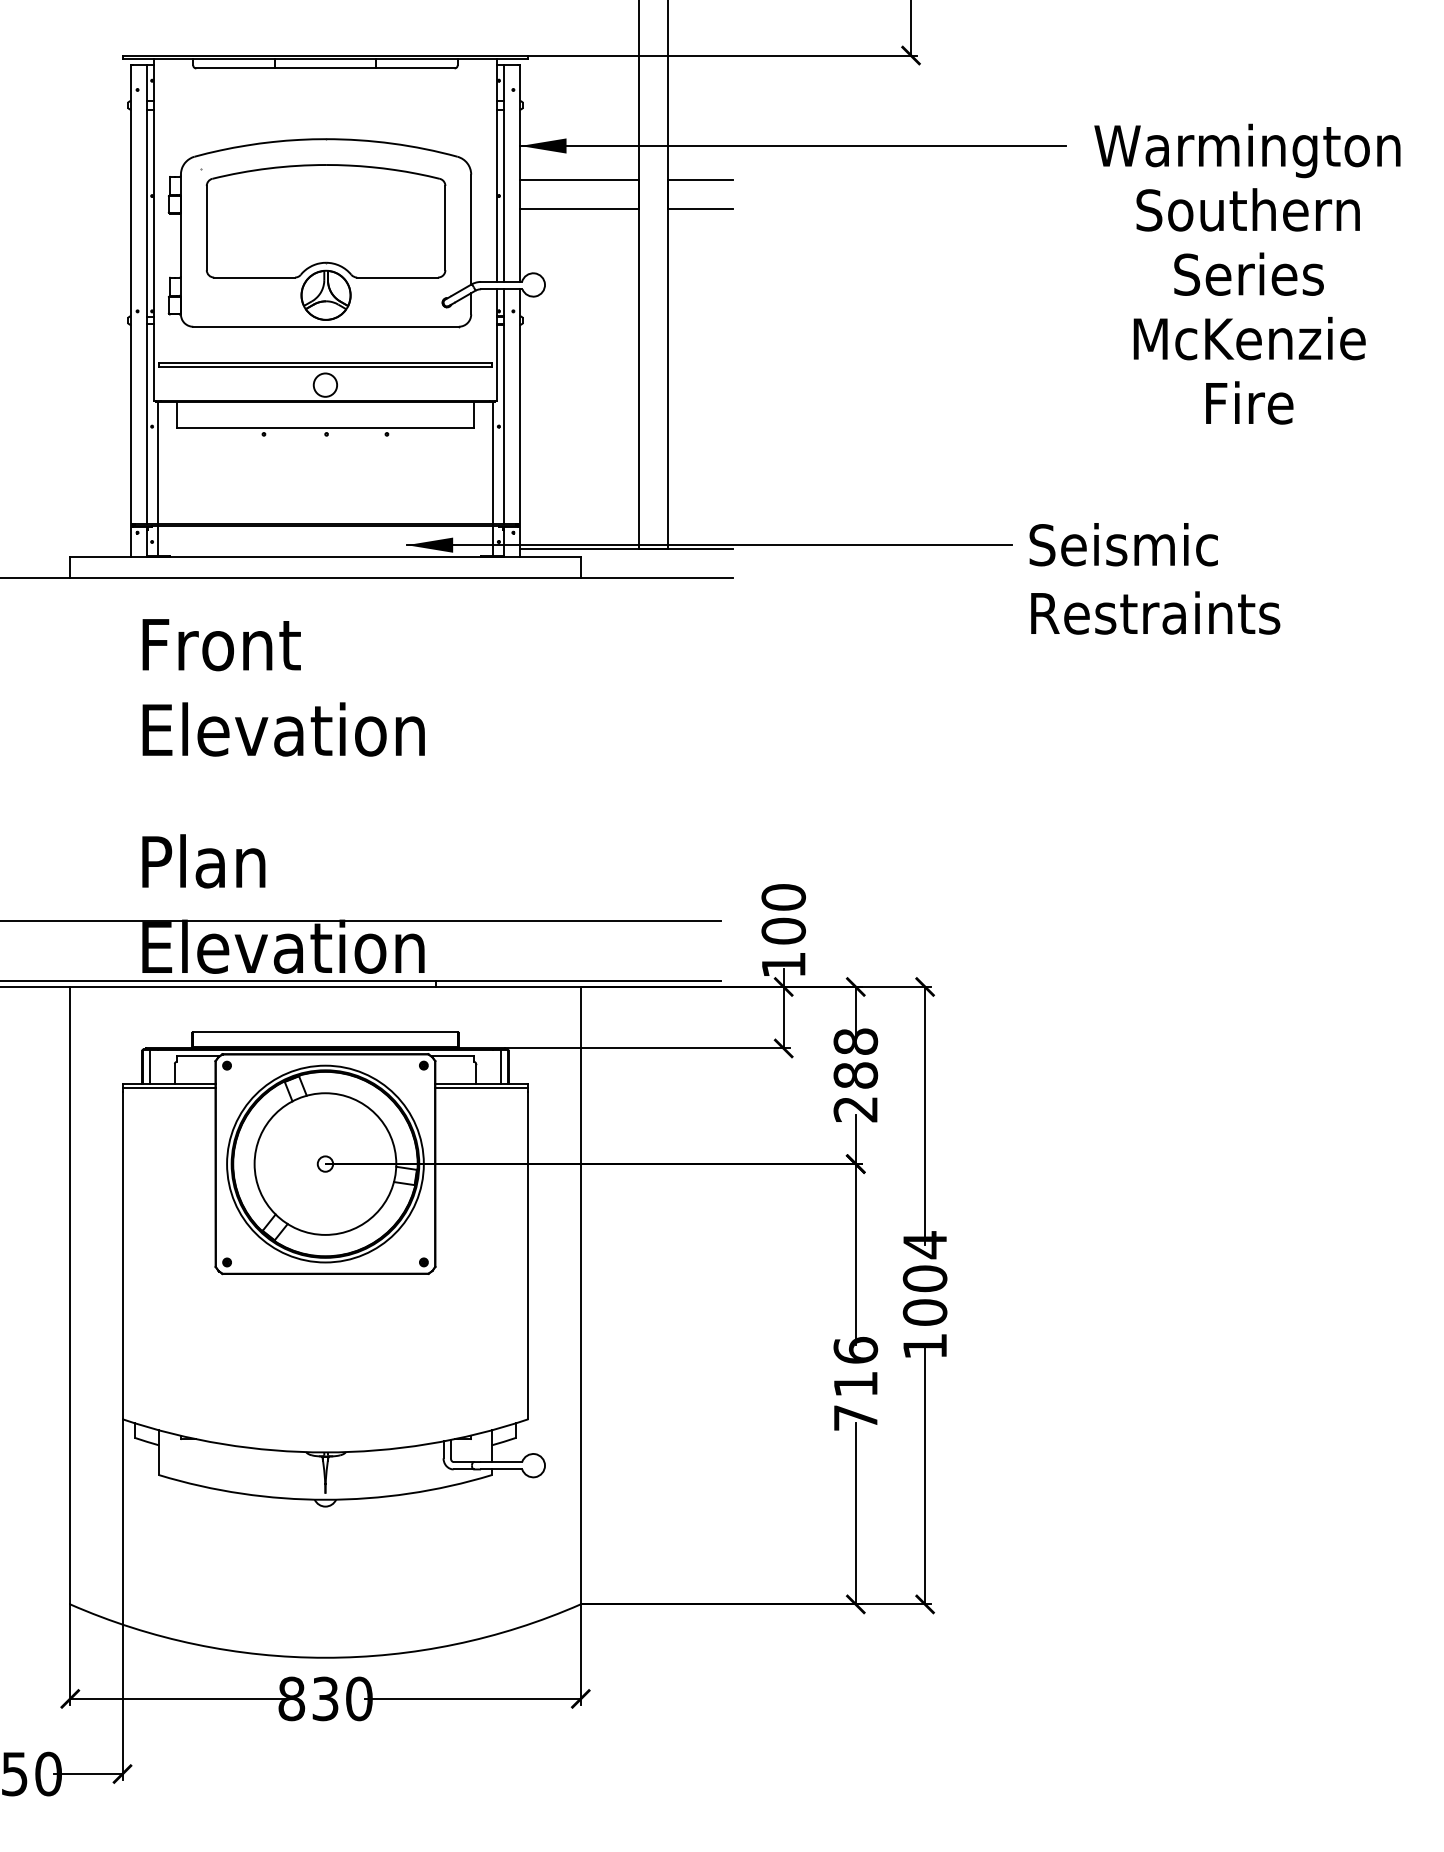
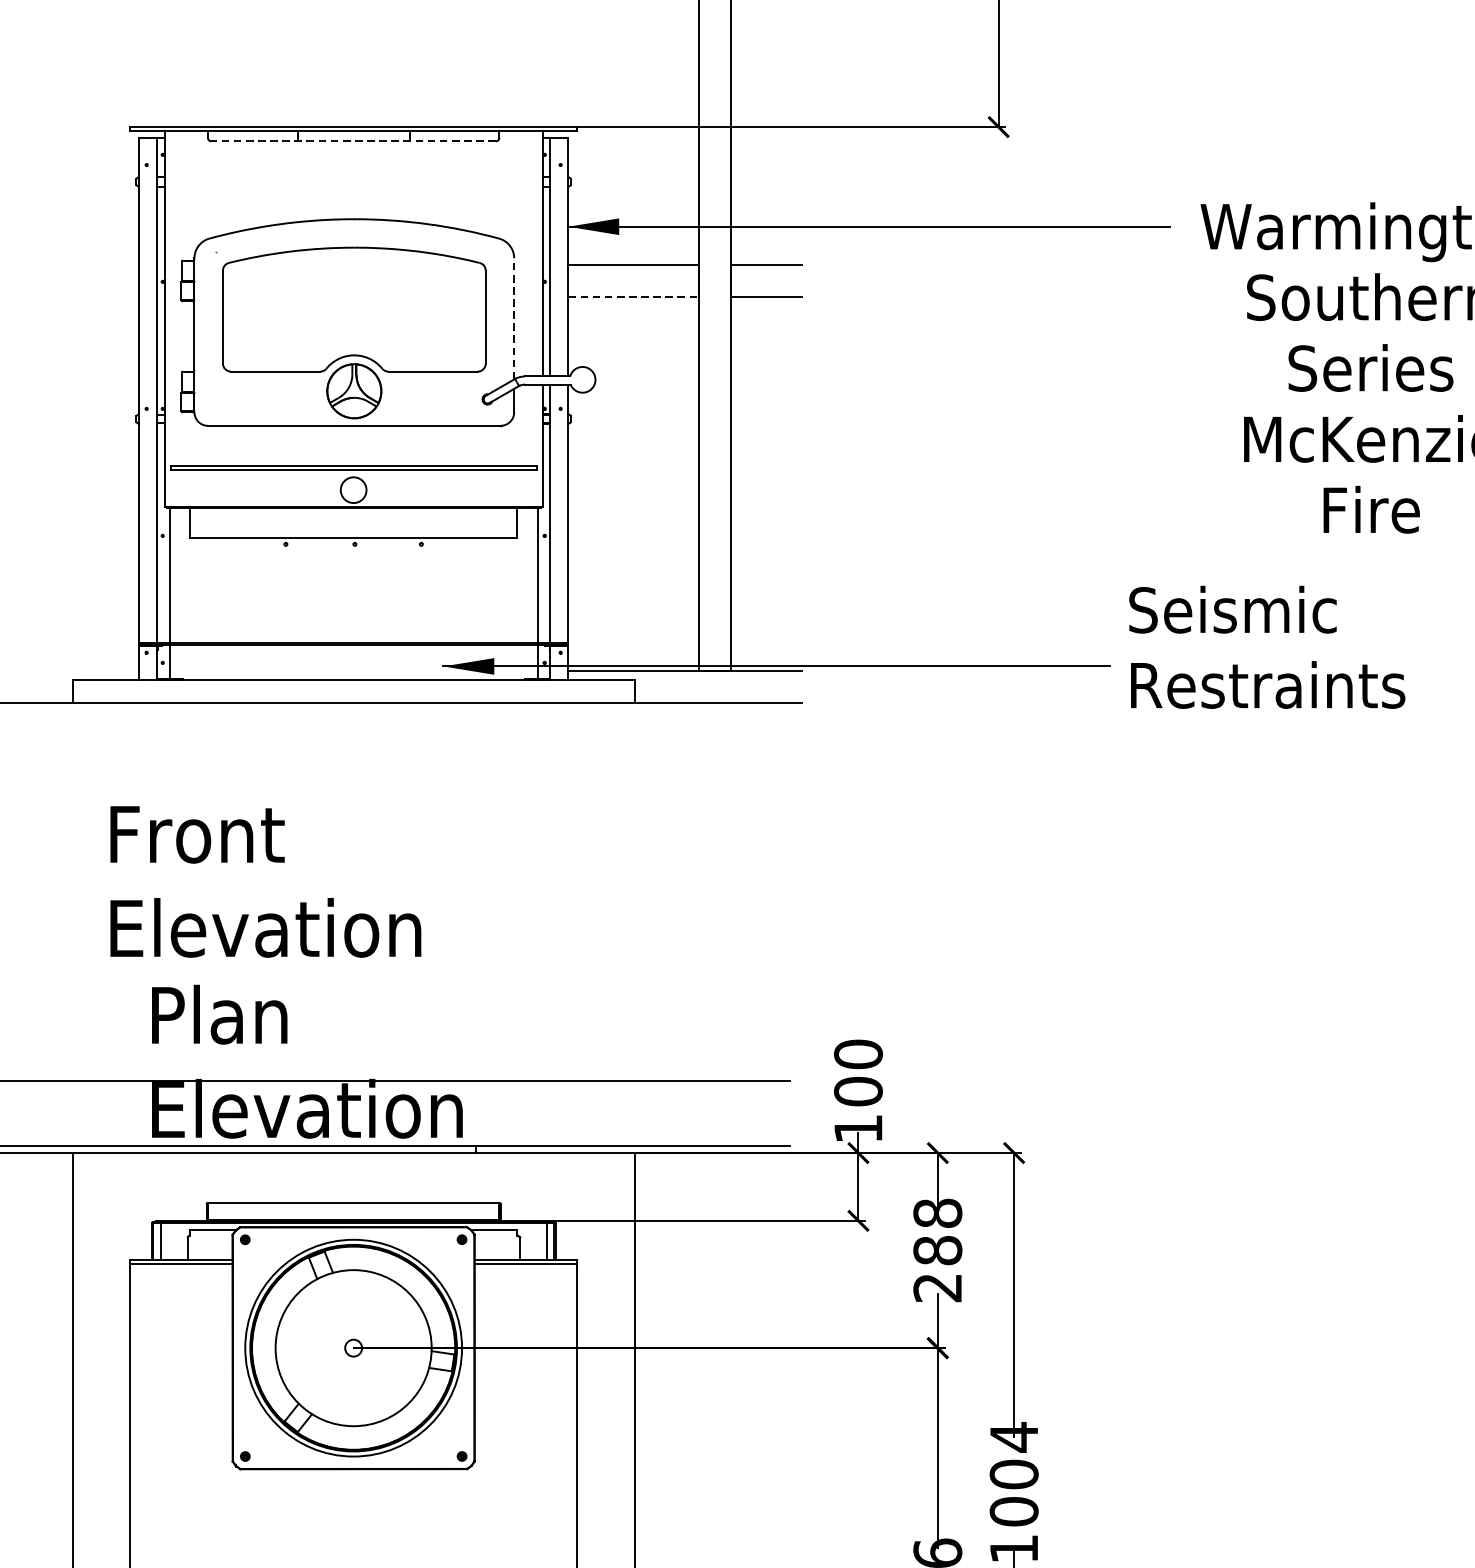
line: (324, 68) -> (352, 141), solid -> dashed
line: (580, 209) -> (634, 296), solid -> dashed
line: (471, 229) -> (514, 318), solid -> dashed
text: (1154, 578) -> (1266, 646), moved
text: (283, 687) -> (265, 881), moved

